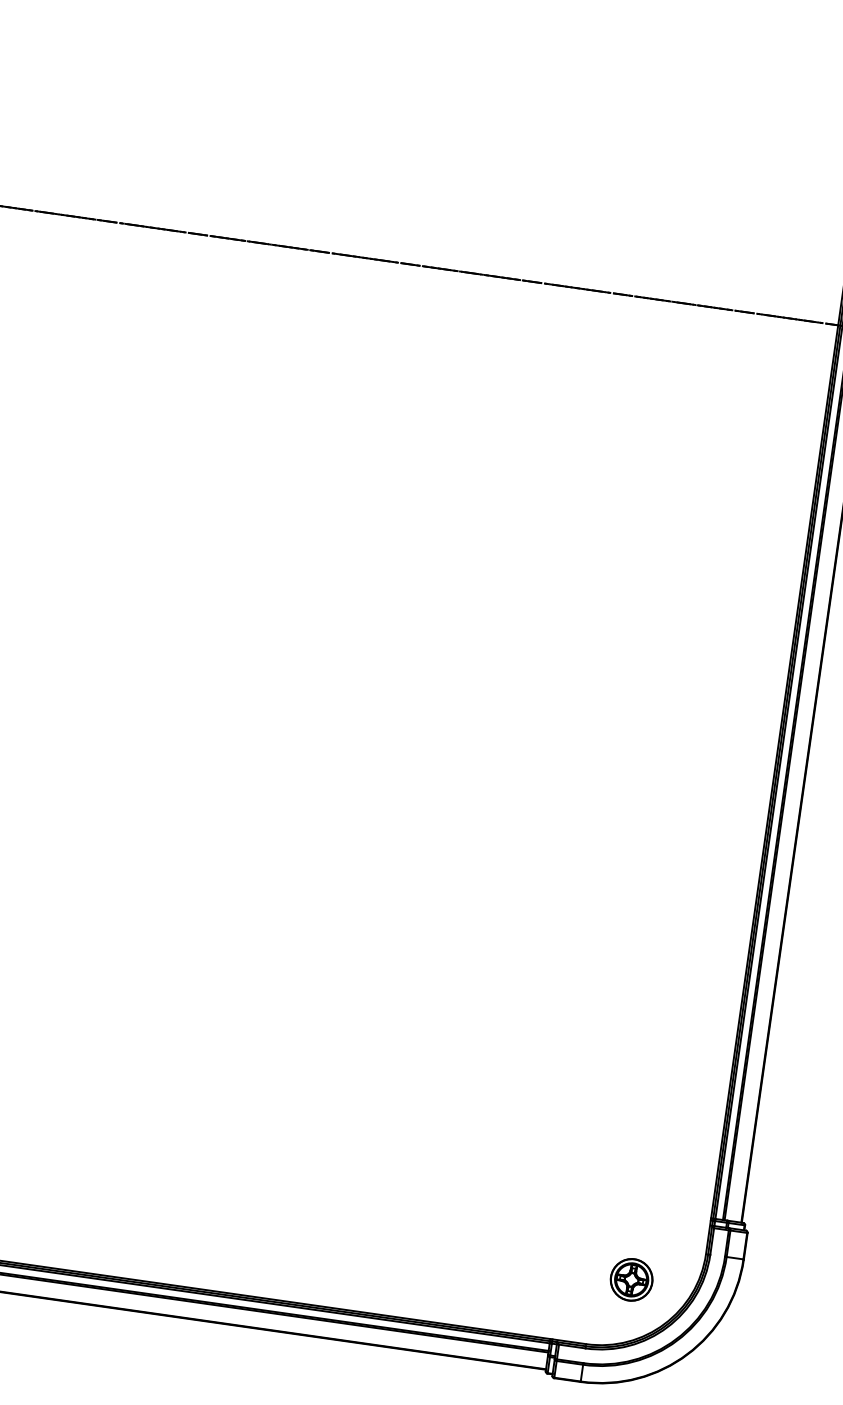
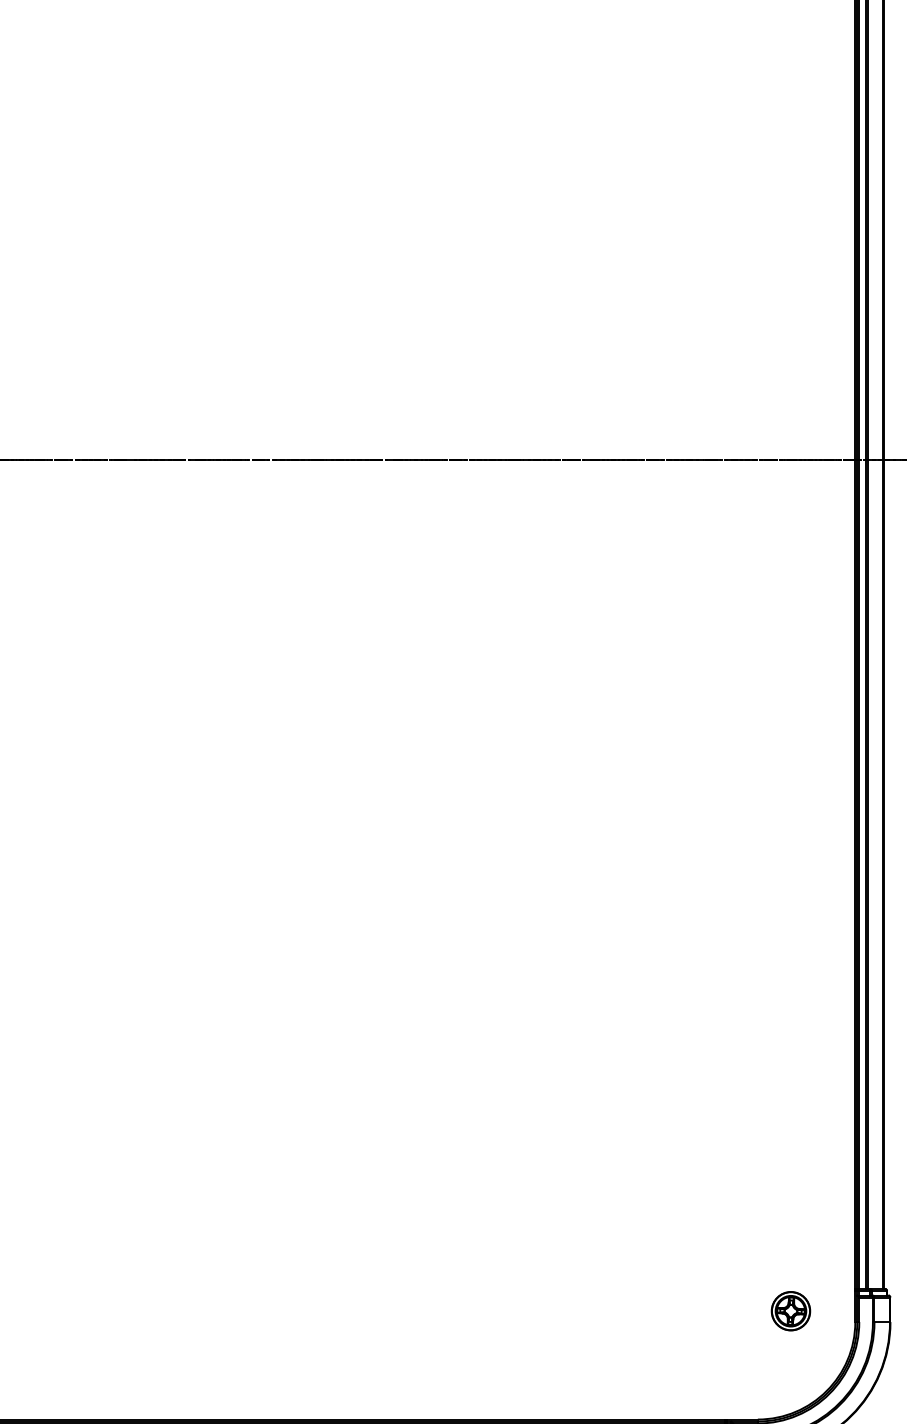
part: (631, 1280) -> (790, 1311), moved

